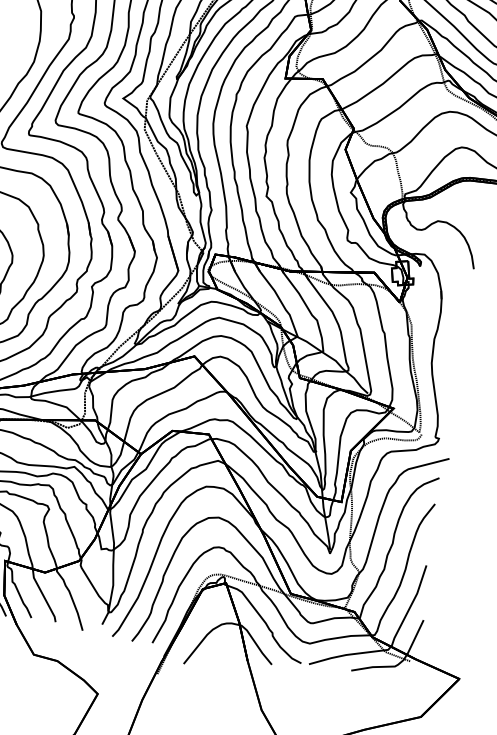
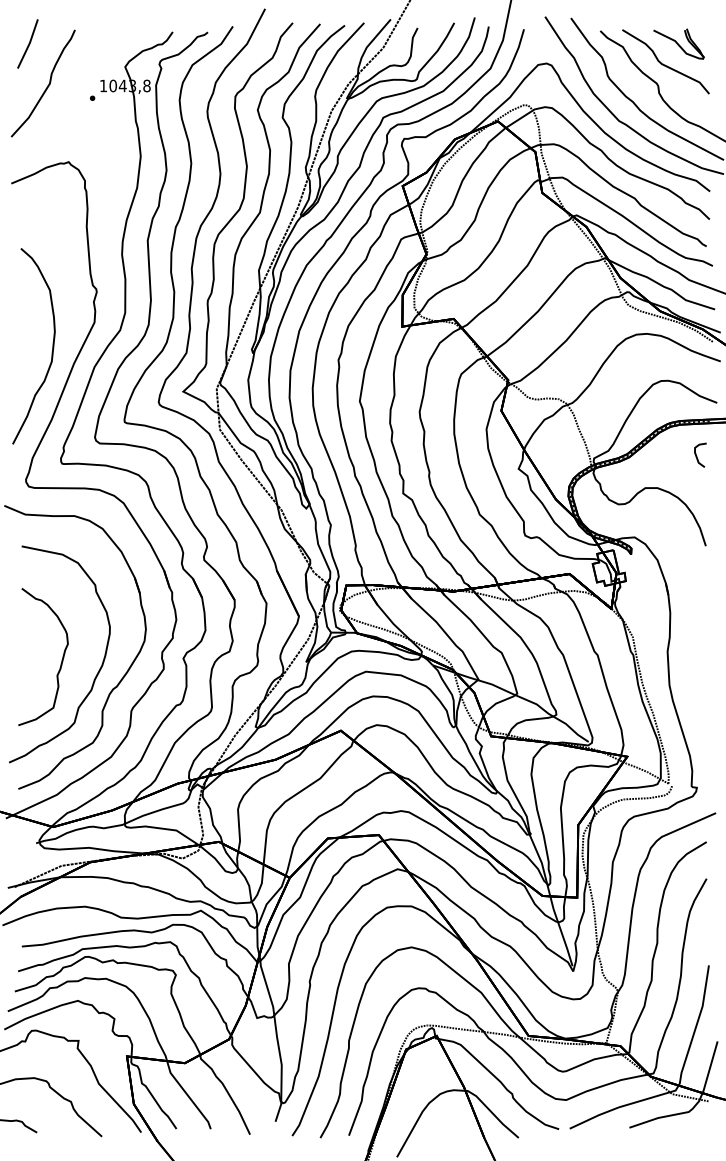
curve: (478, 204) -> (697, 456), added

